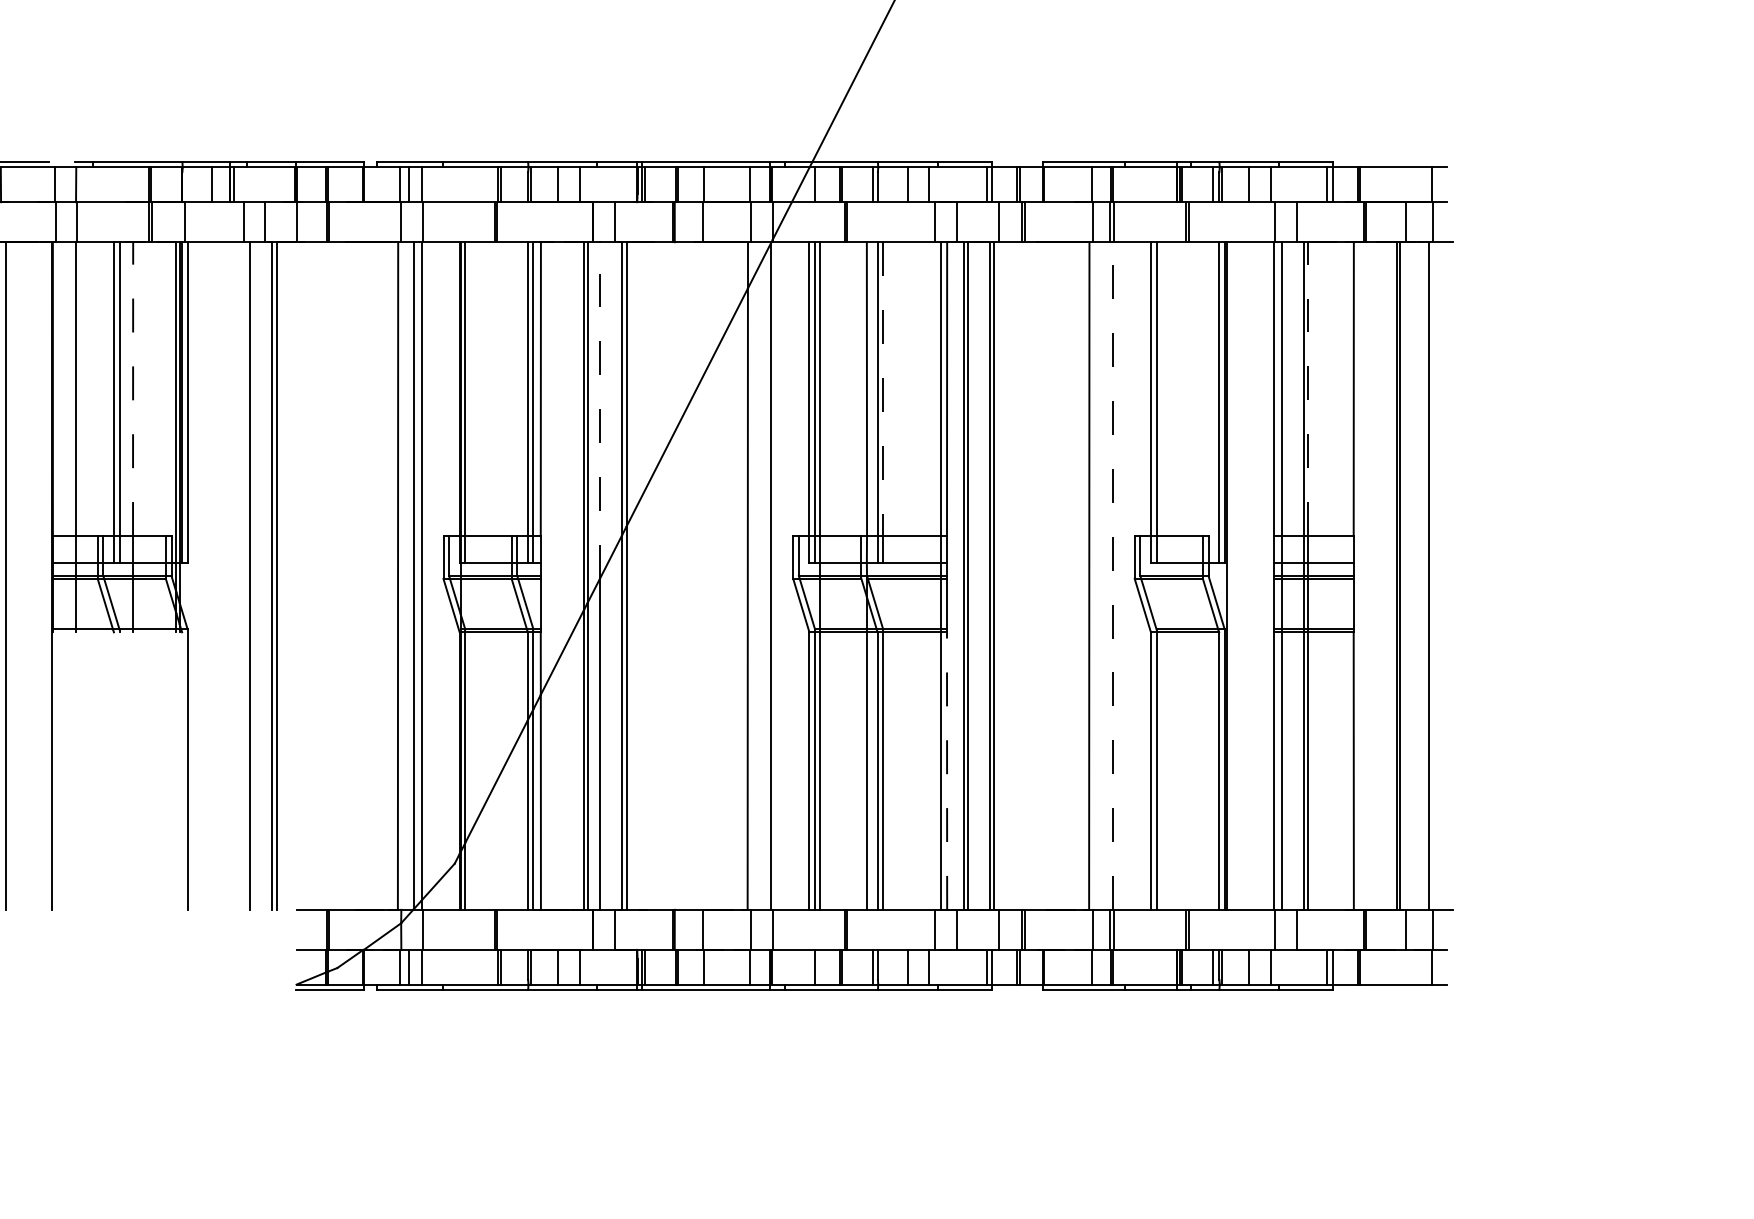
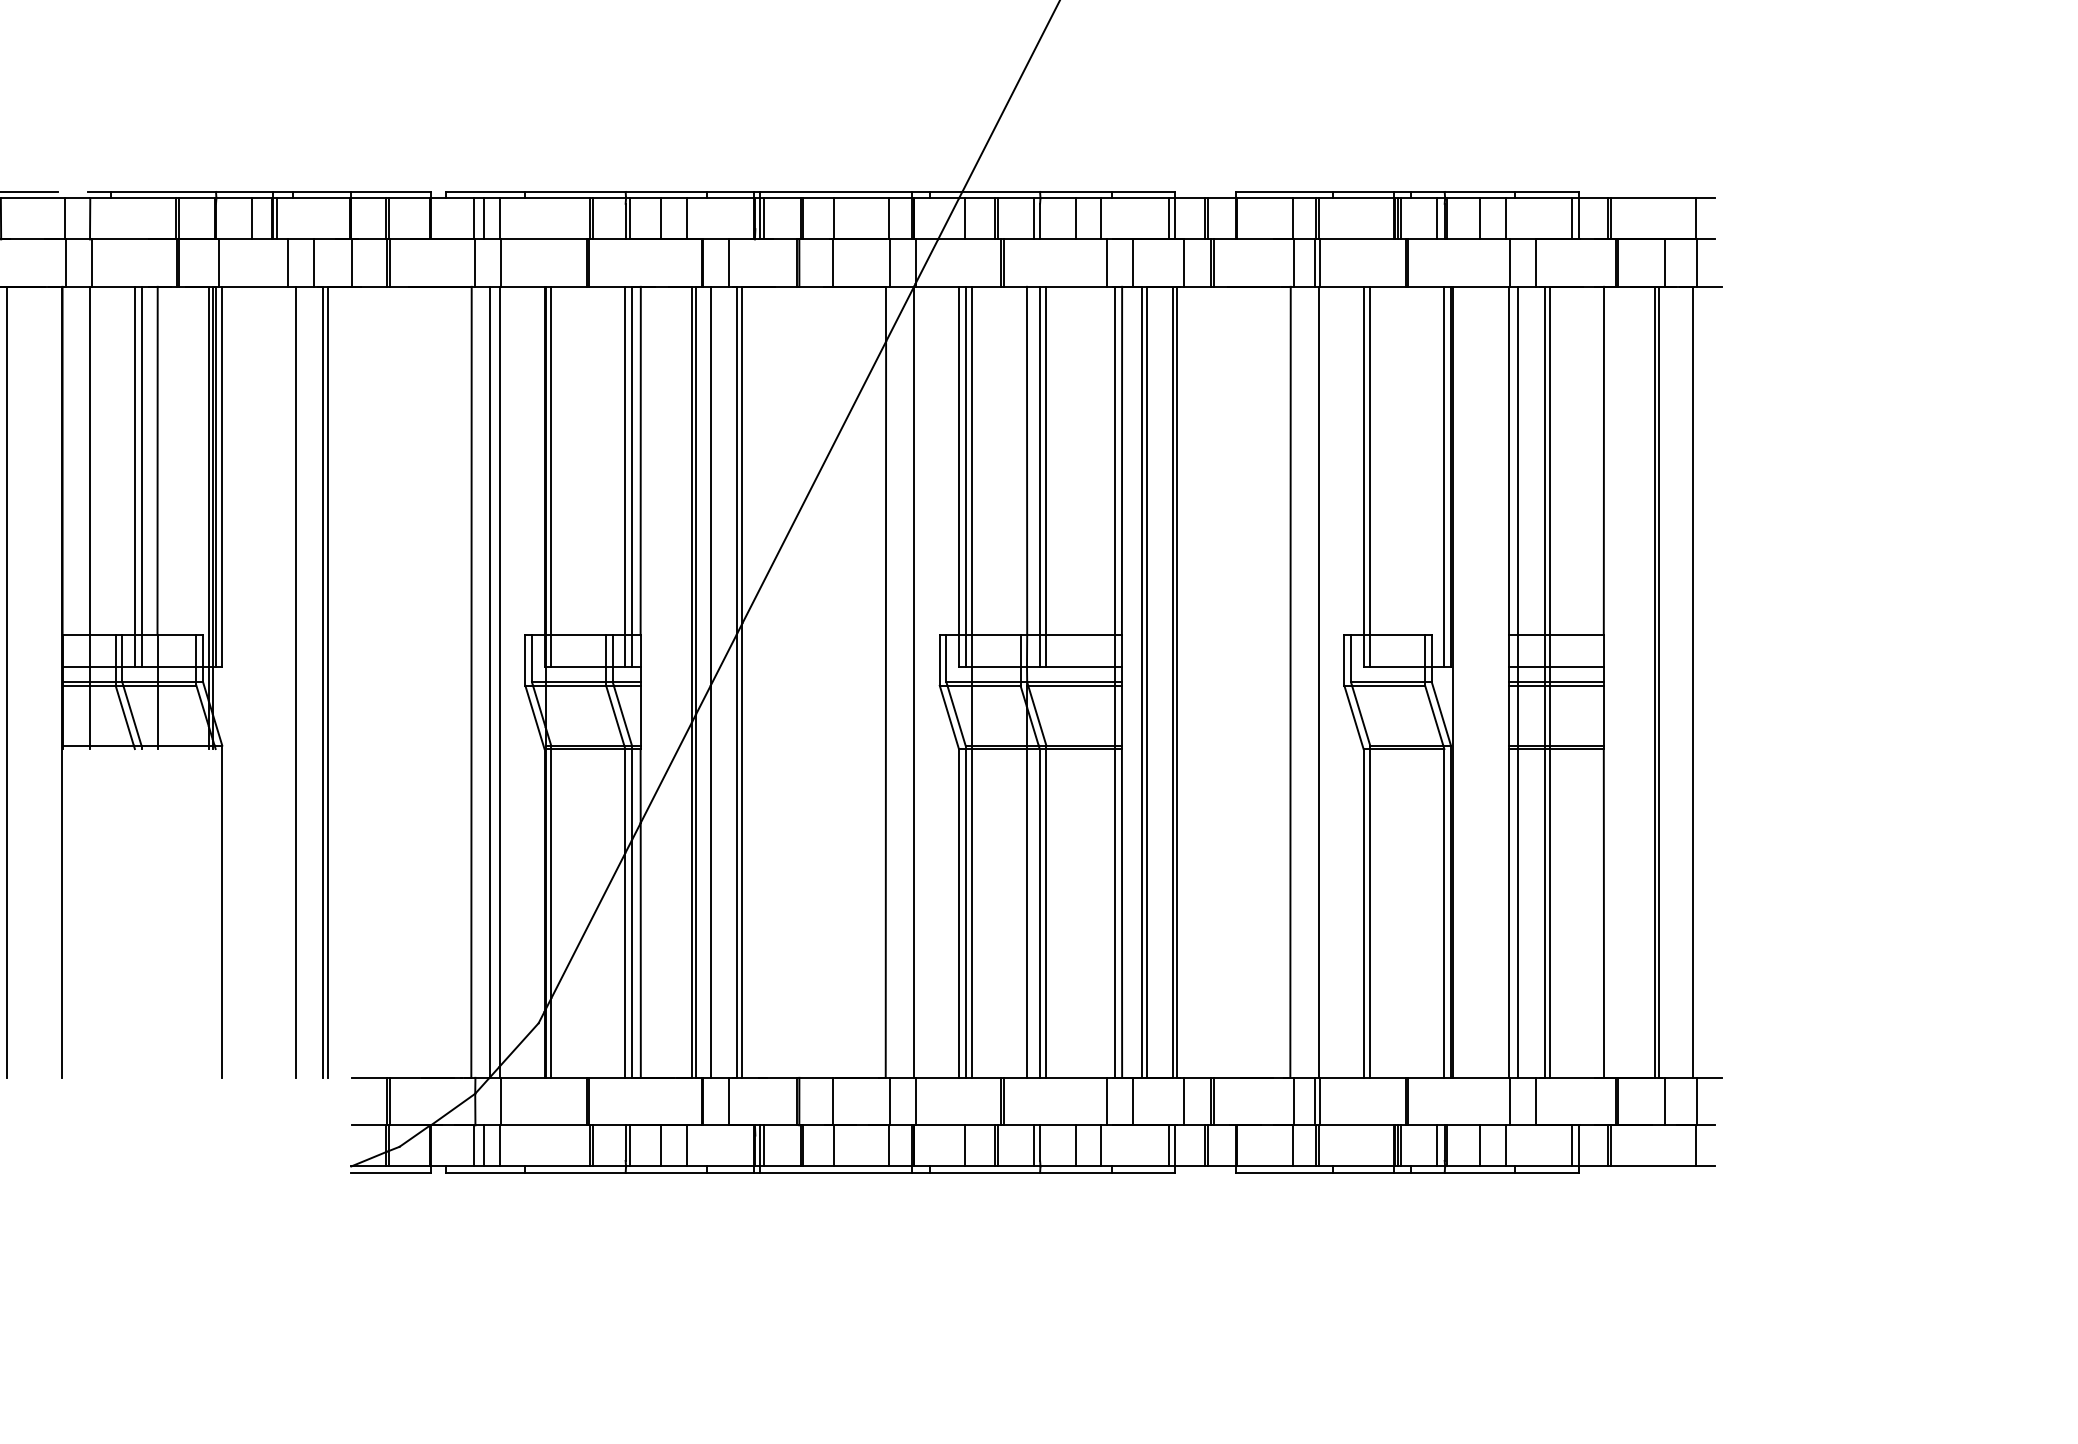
line: (133, 388) -> (157, 460), dashed -> solid
line: (1307, 388) -> (1549, 460), dashed -> solid
line: (883, 389) -> (1046, 461), dashed -> solid
line: (599, 409) -> (710, 485), dashed -> solid
line: (1112, 575) -> (1318, 681), dashed -> solid
line: (947, 770) -> (1122, 912), dashed -> solid

